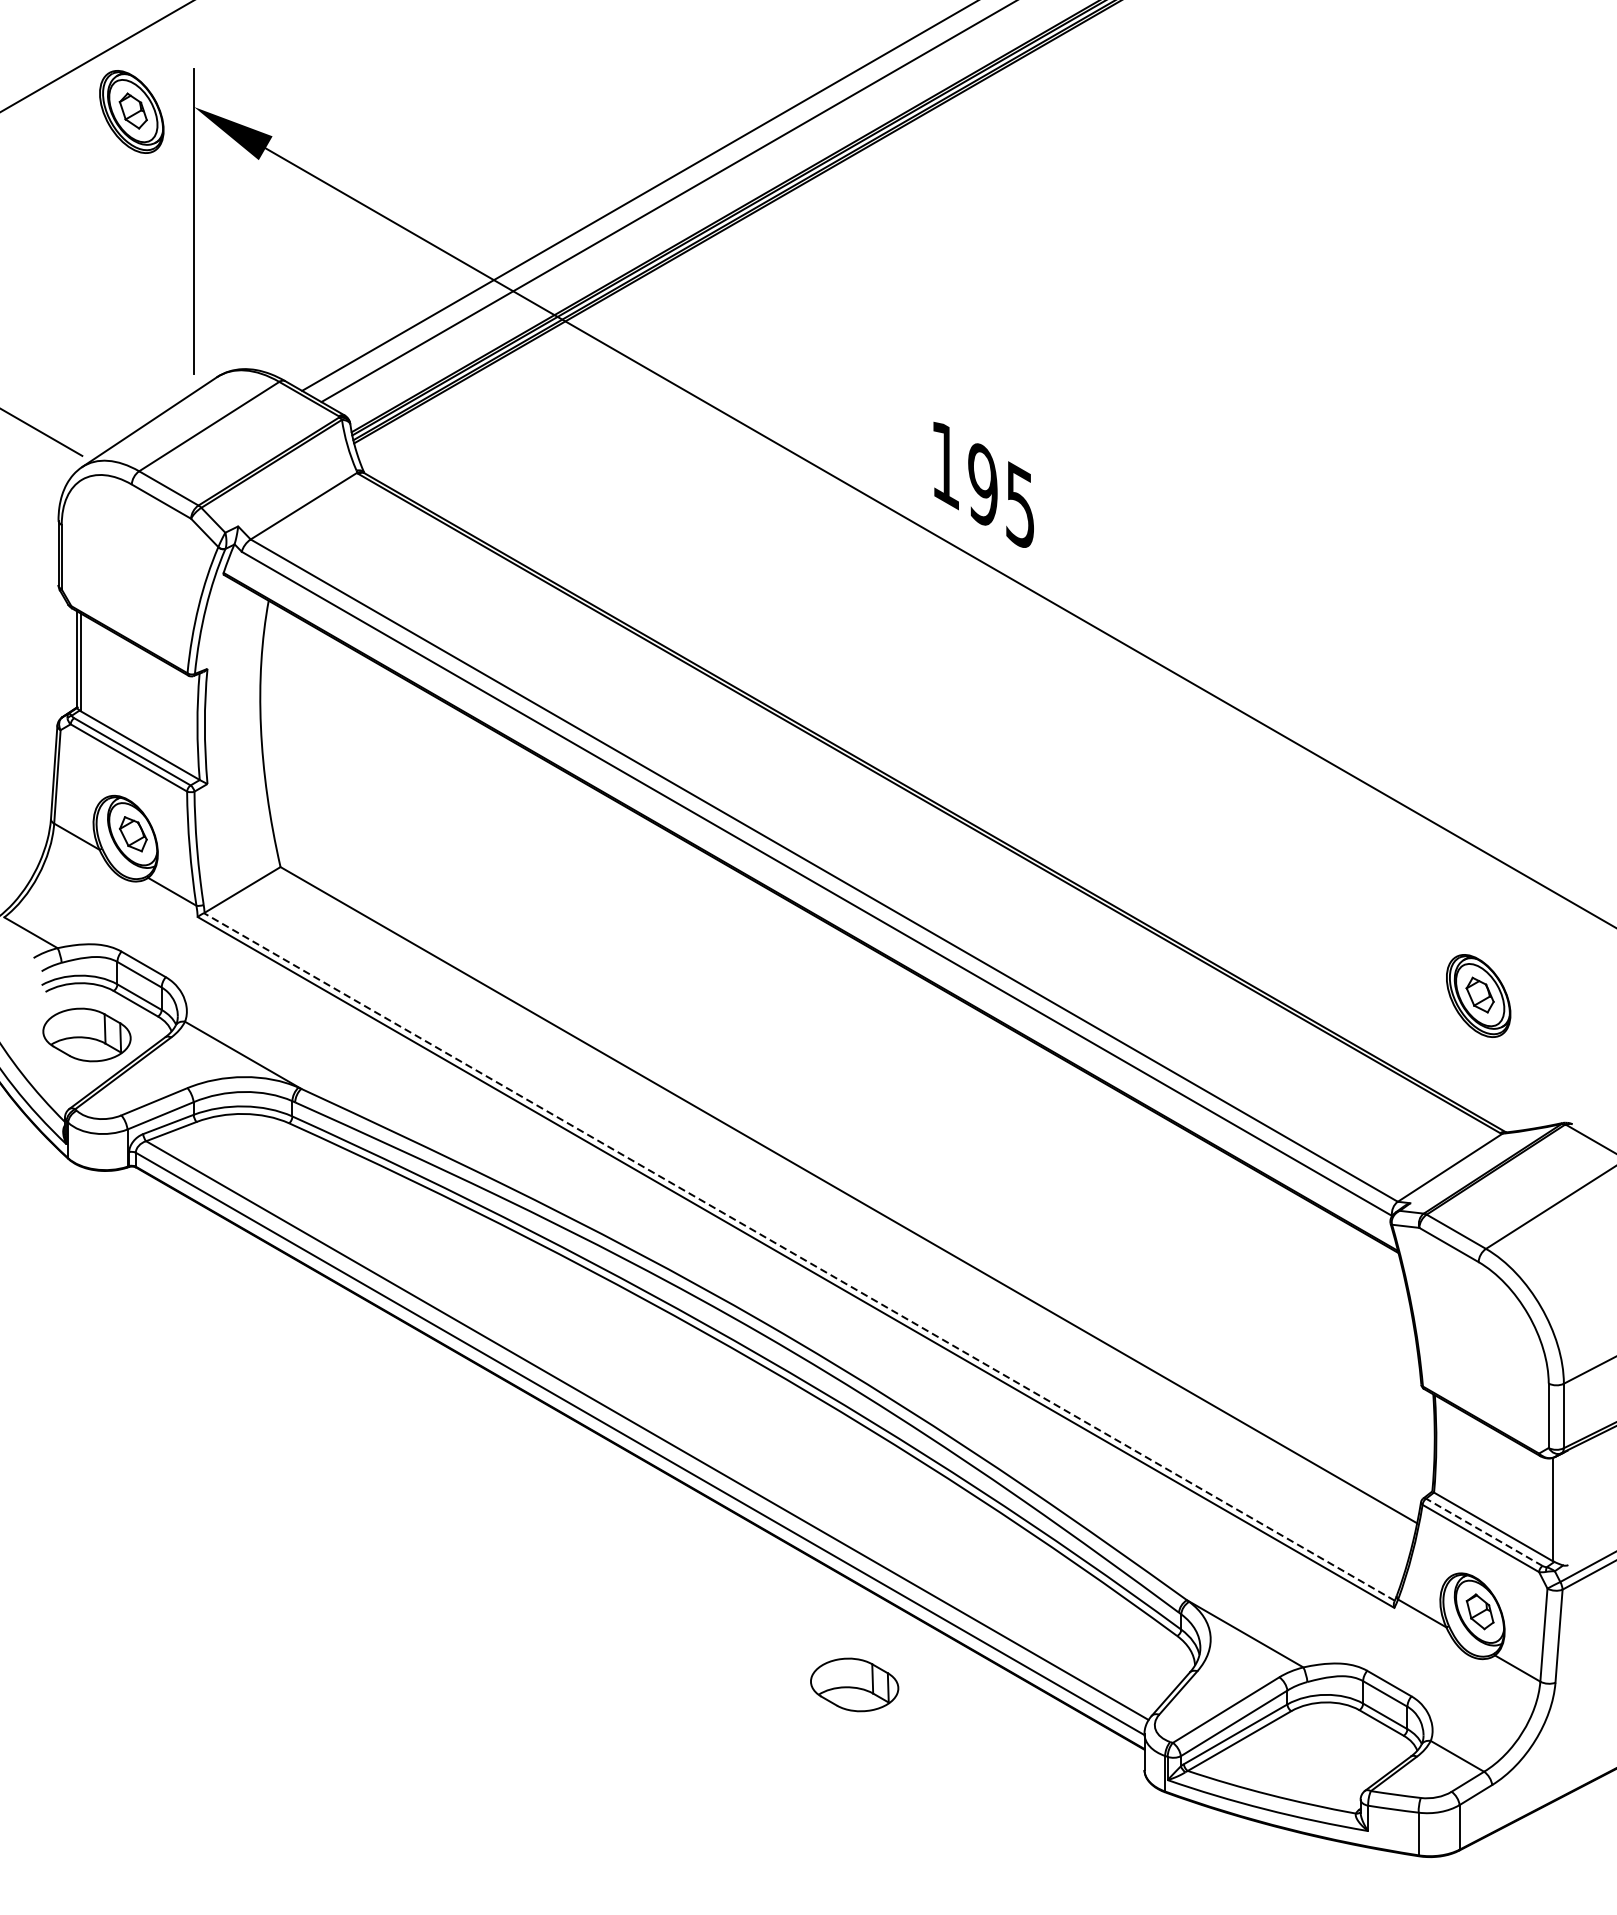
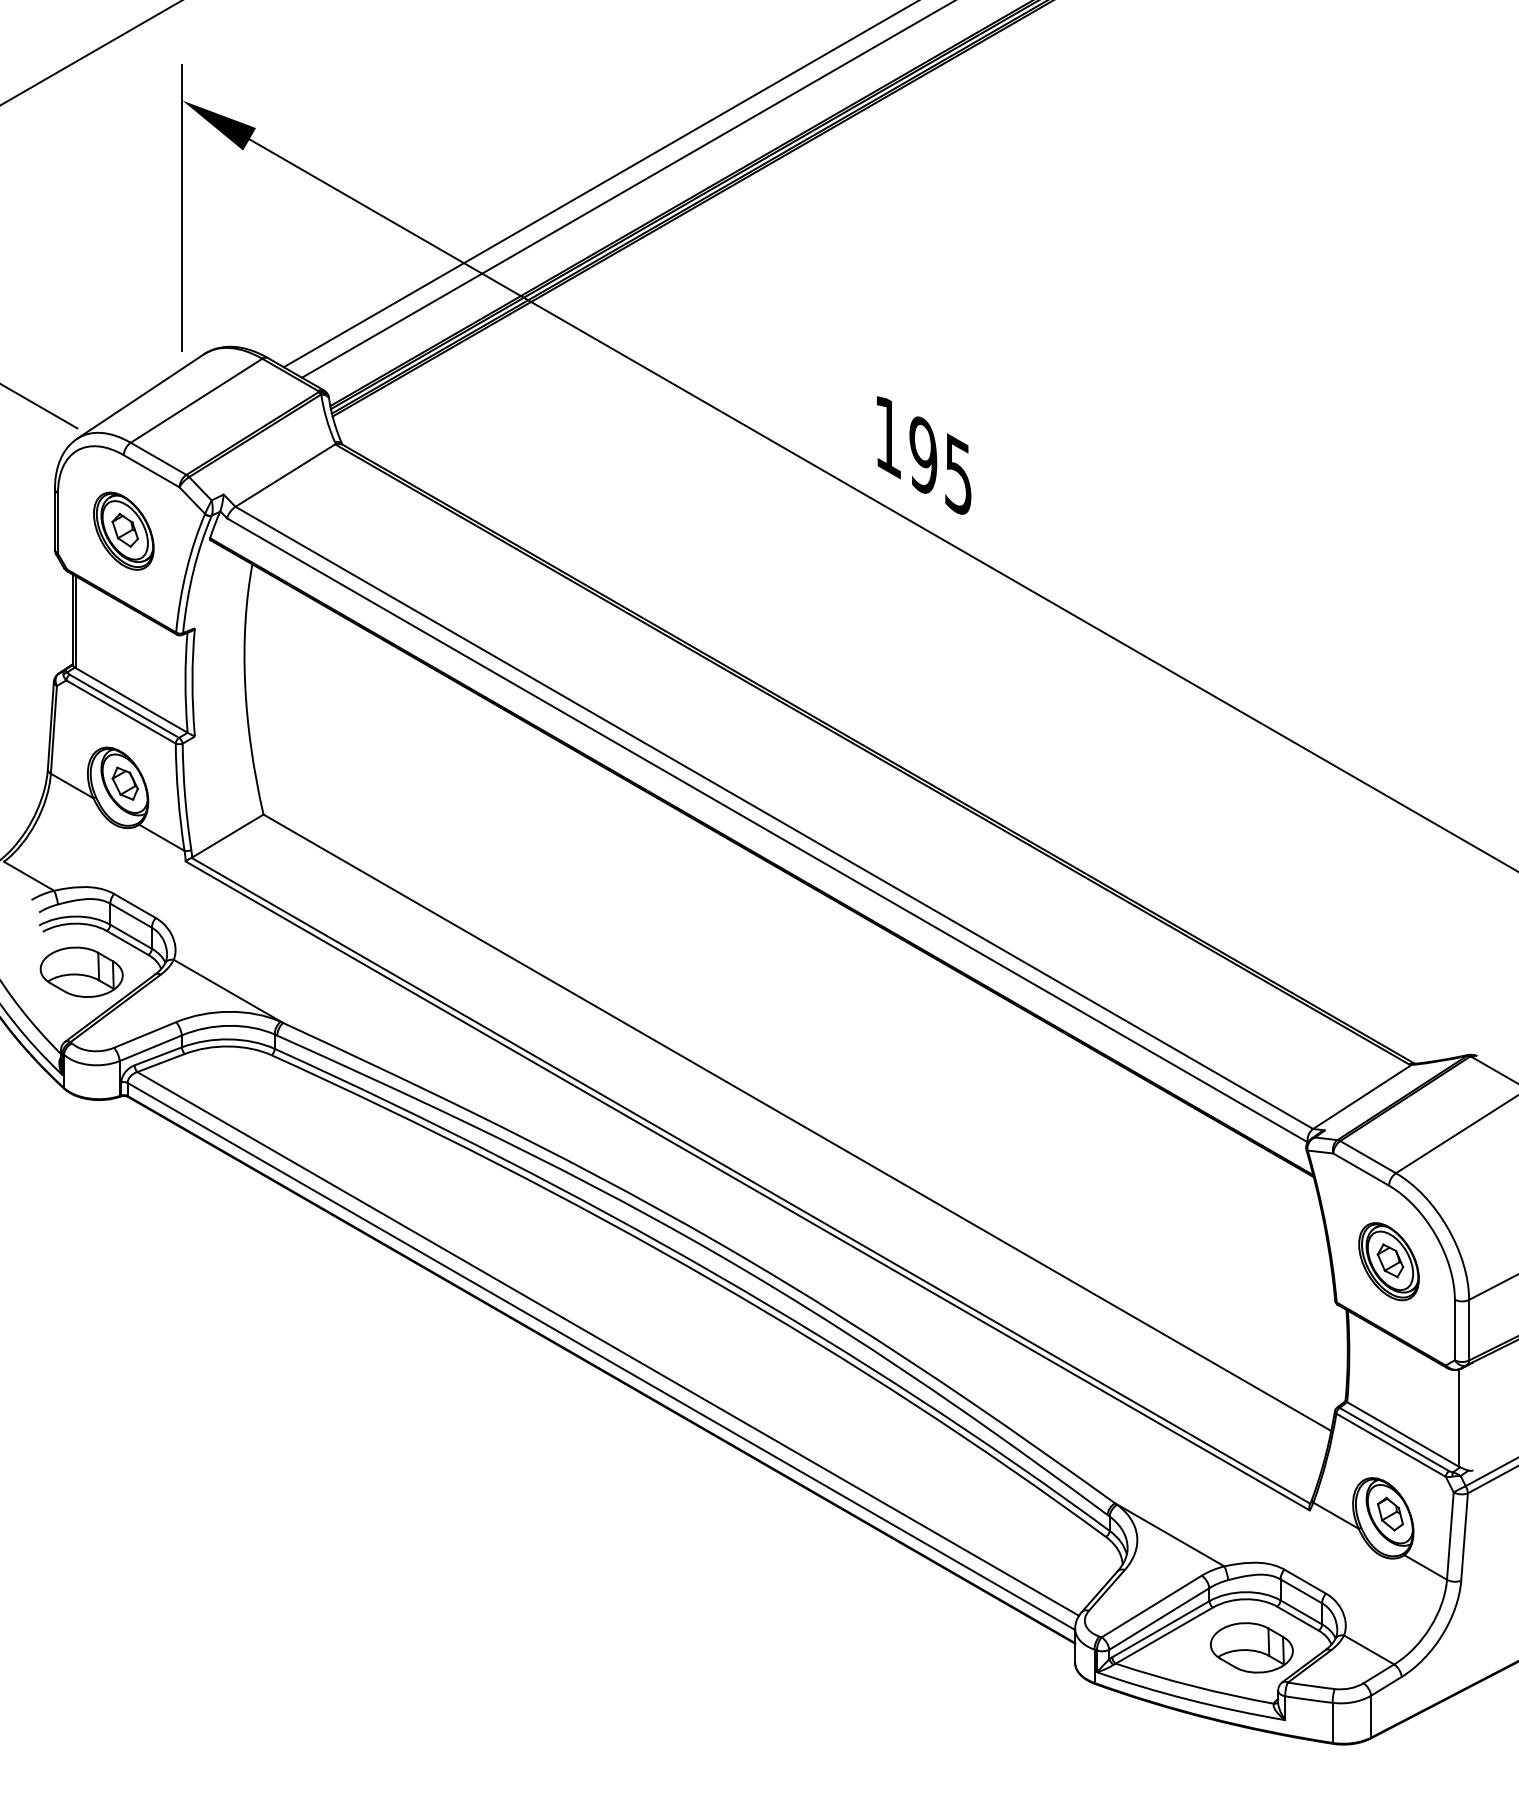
part: (131, 111) -> (123, 530), moved
part: (1478, 995) -> (1388, 1261), moved
line: (798, 1256) -> (750, 1180), dashed -> solid
line: (1483, 1532) -> (1393, 1439), dashed -> solid
part: (854, 1684) -> (1251, 1647), moved

